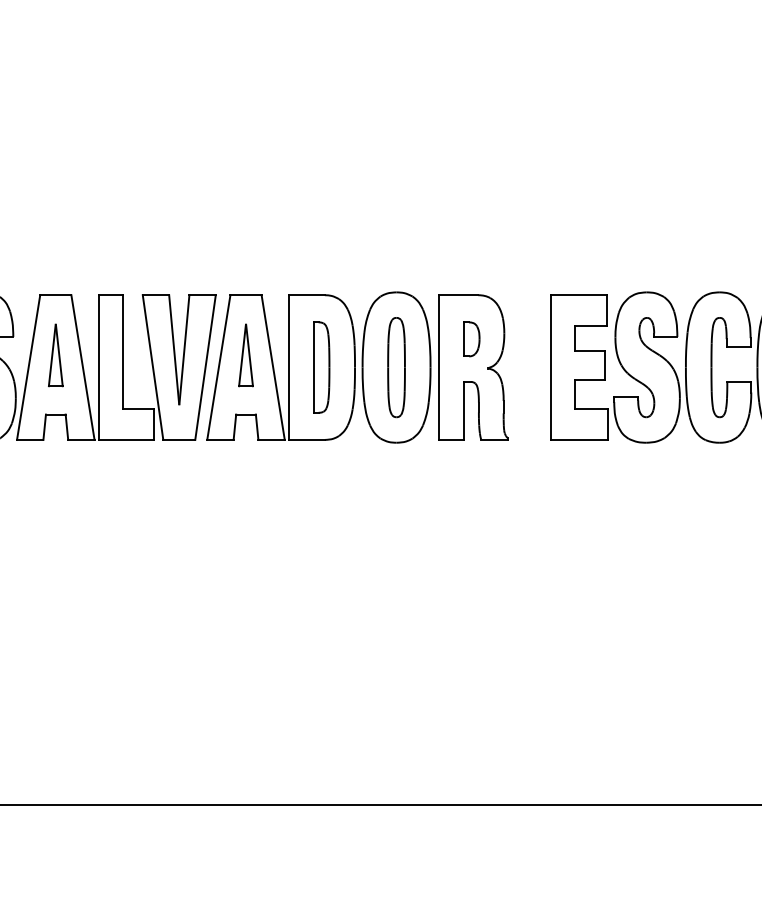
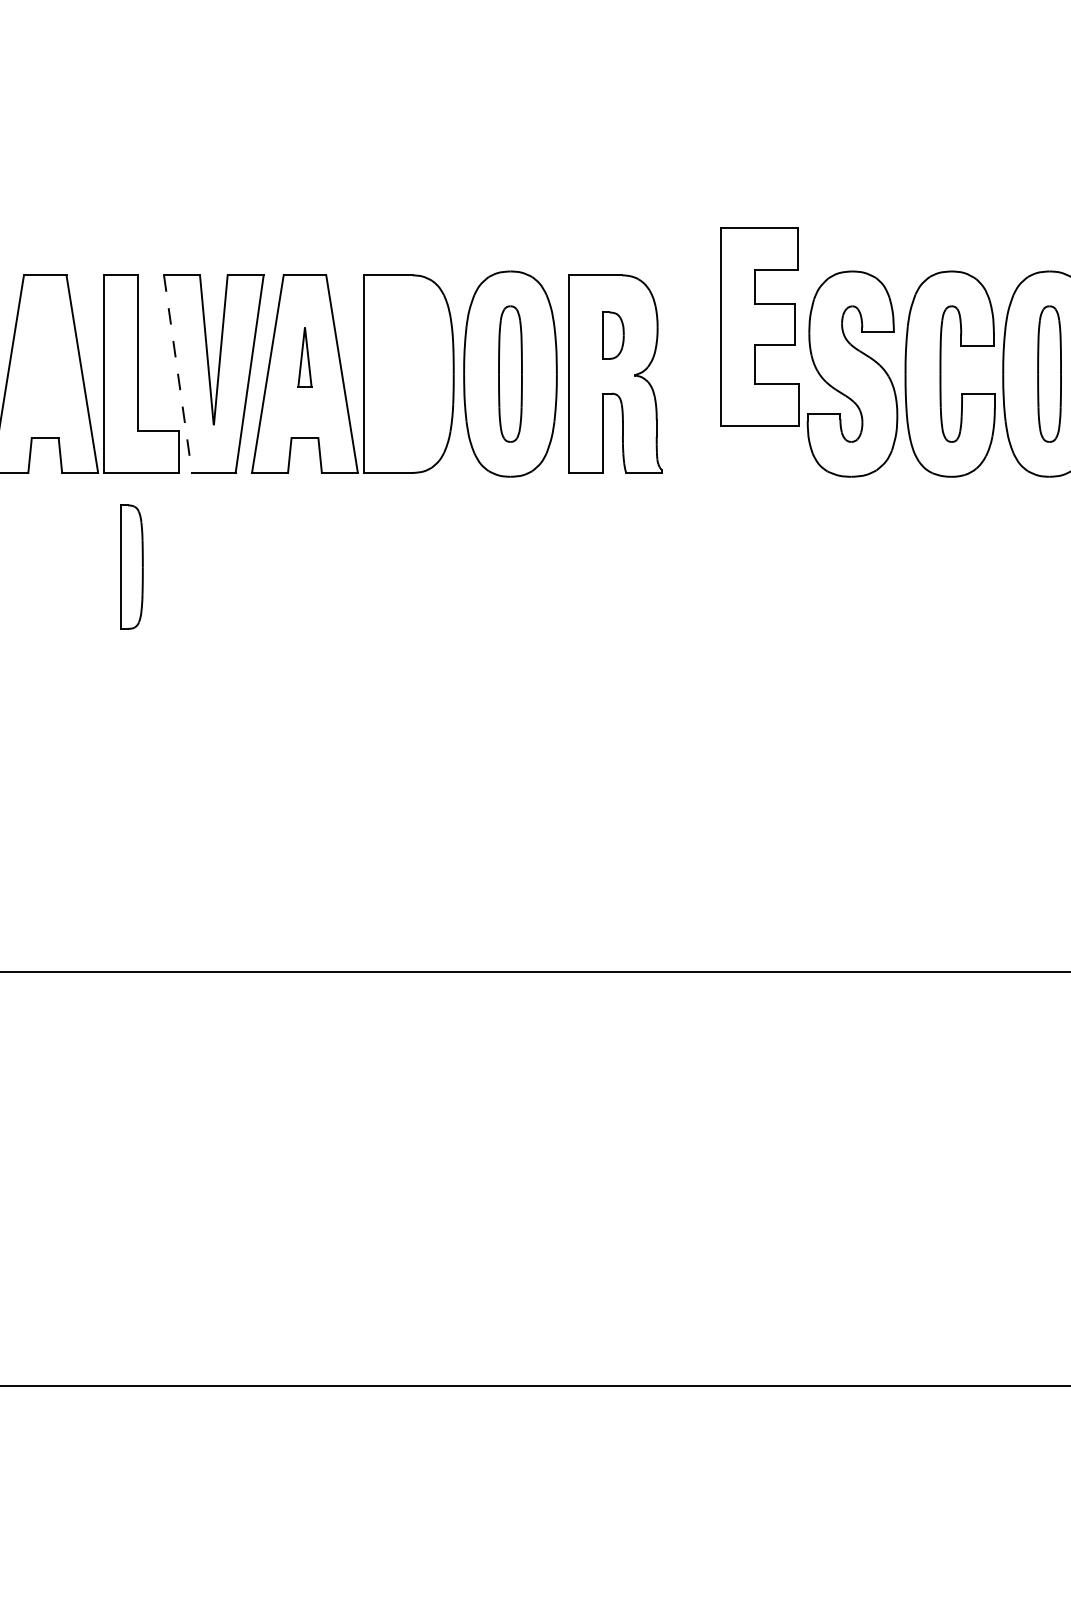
part: (55, 355) -> (44, 357), removed
part: (245, 355) -> (304, 357), size x0.7
line: (153, 367) -> (178, 374), solid -> dashed
part: (321, 367) -> (131, 566), moved
part: (578, 367) -> (759, 326), moved

